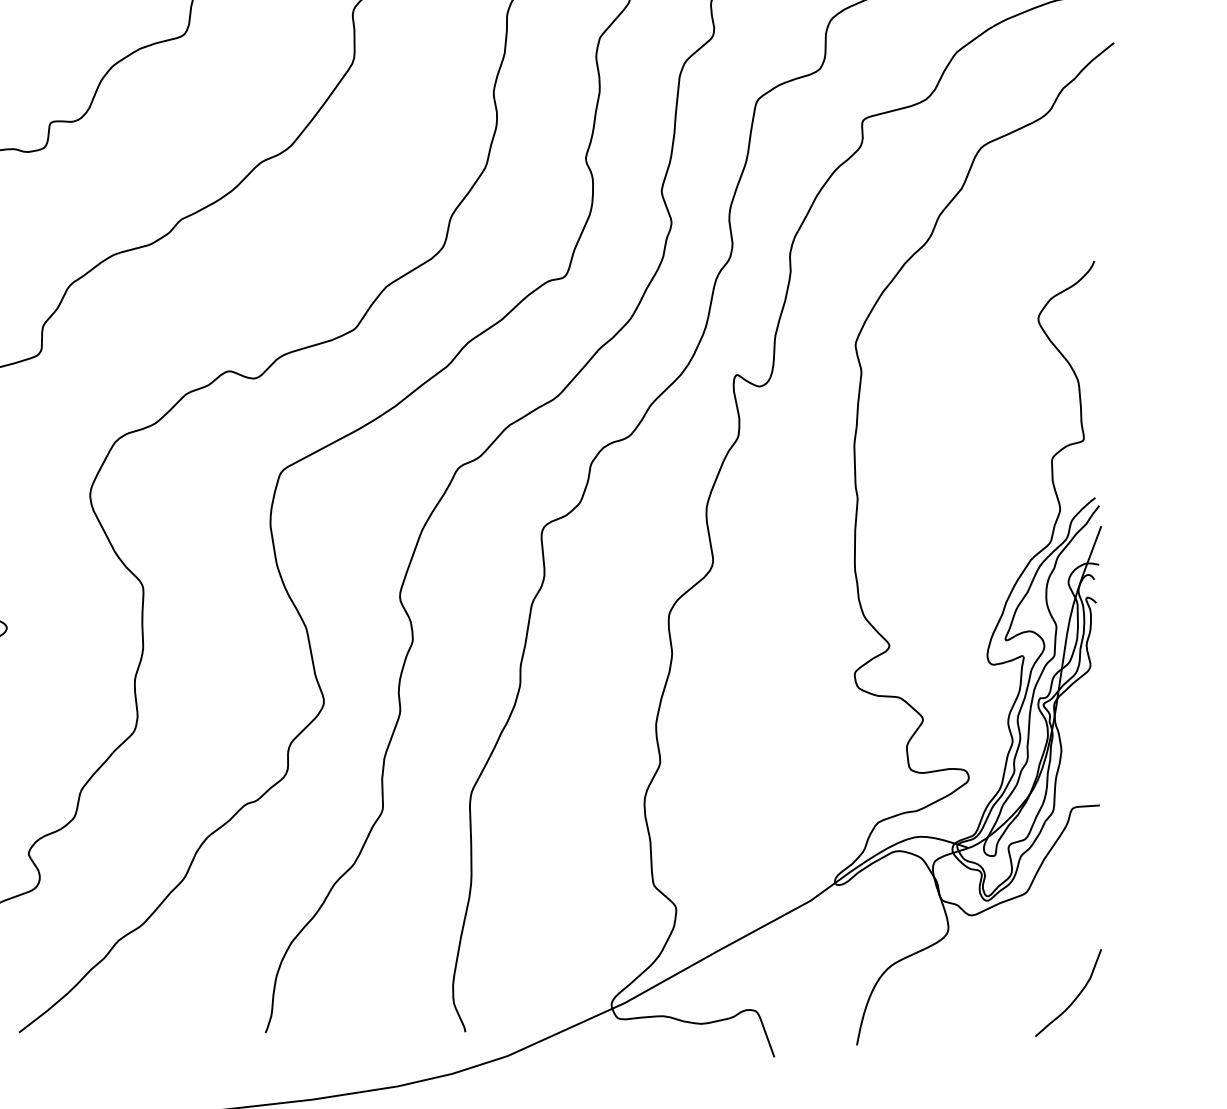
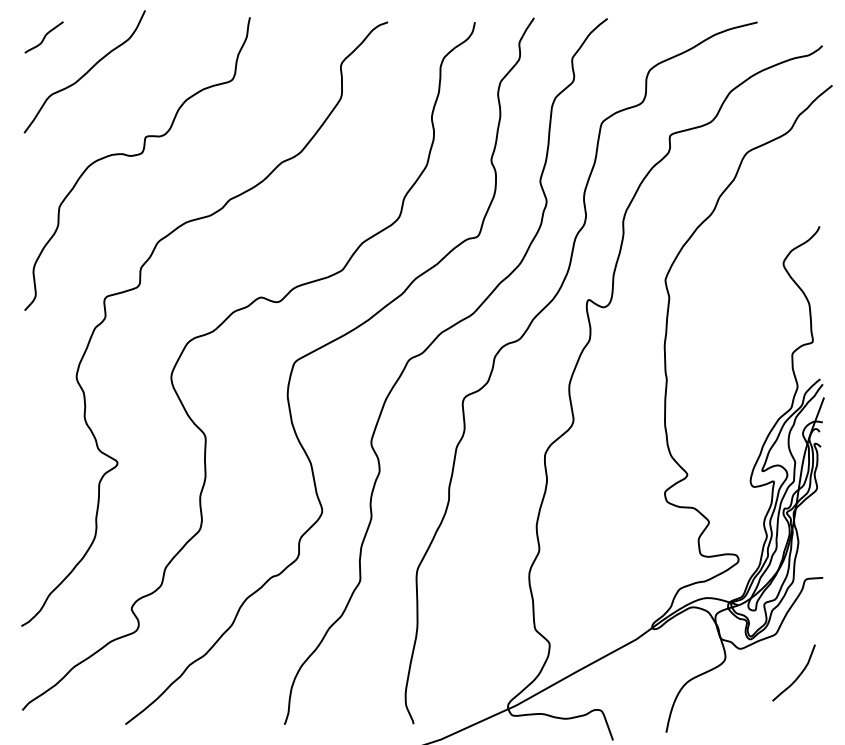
curve: (1073, 998) -> (797, 676), moved

